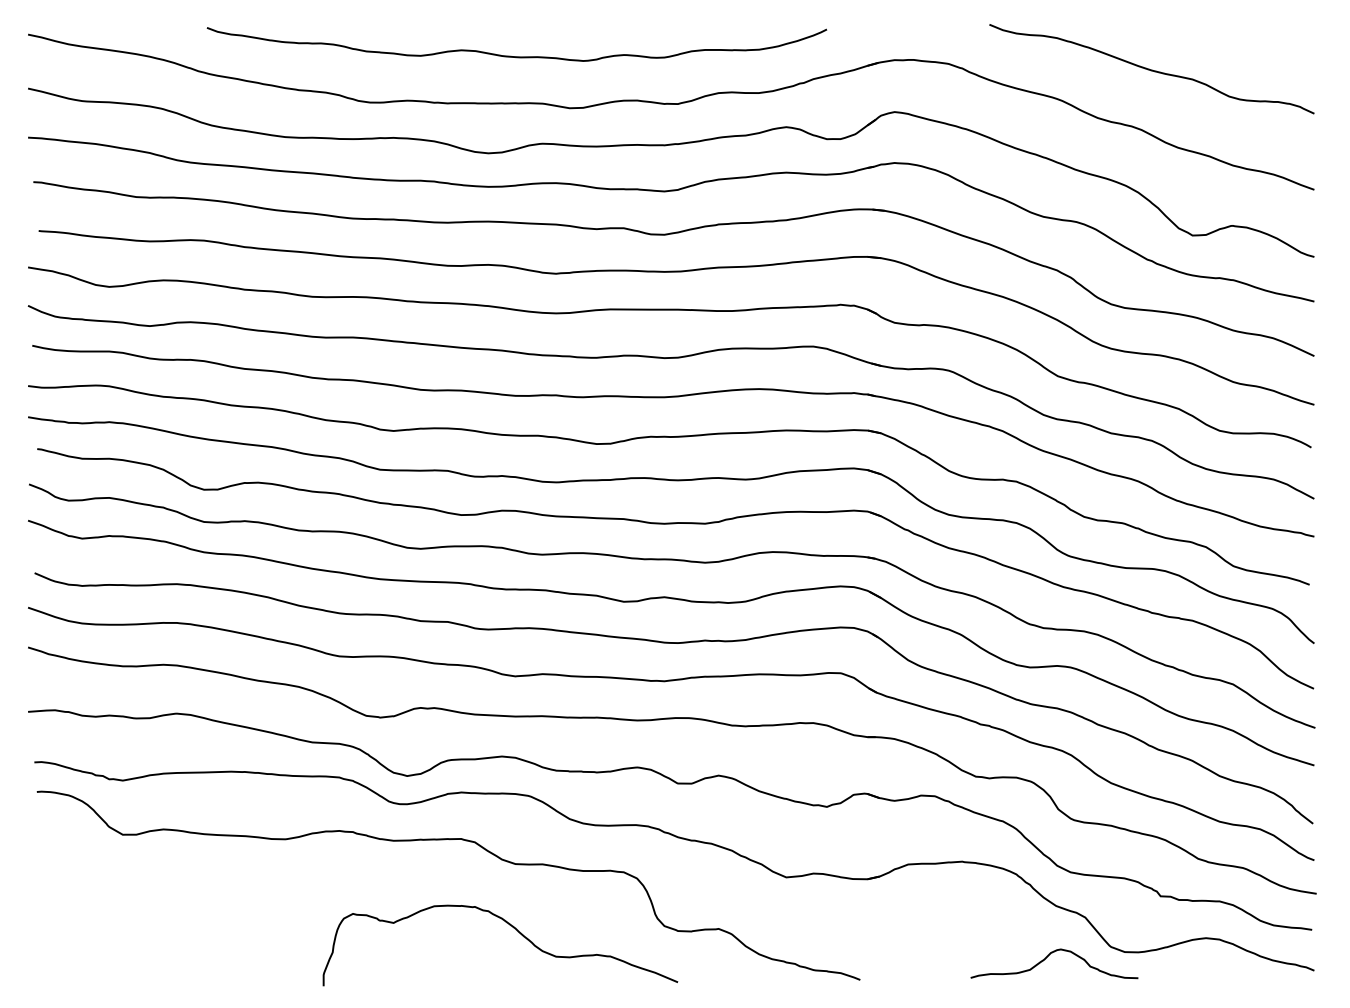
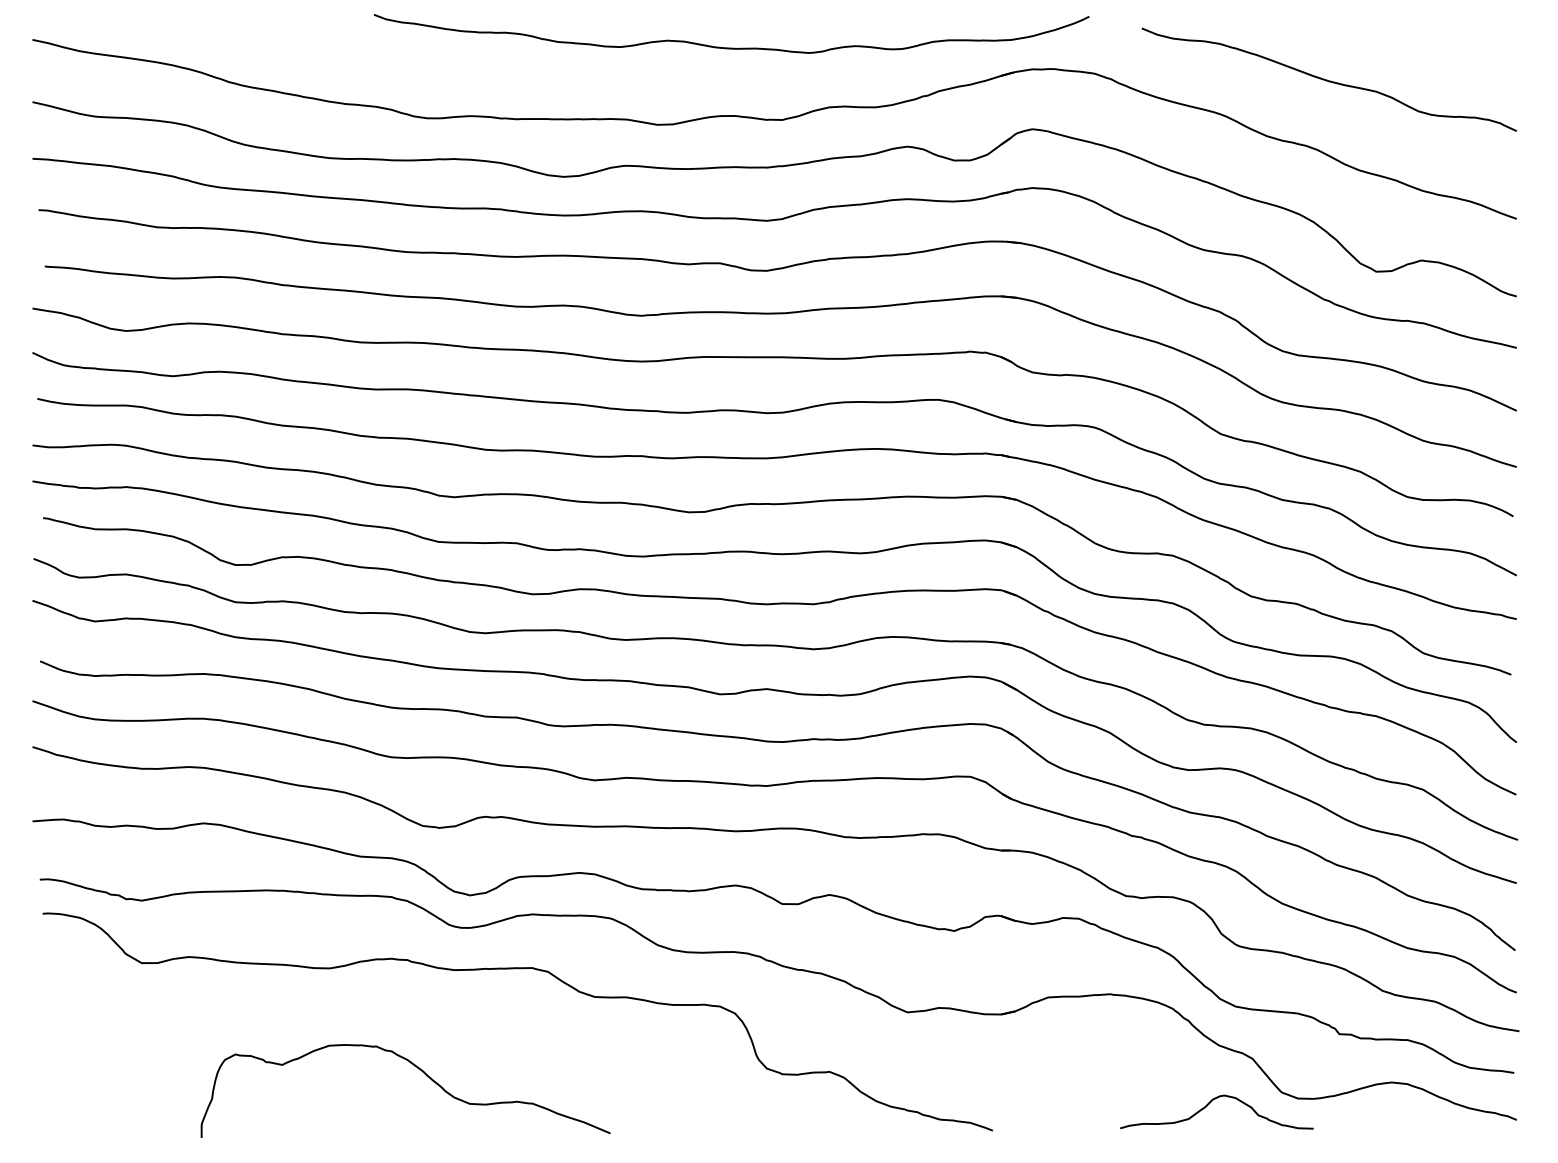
curve: (516, 56) -> (731, 47), moved
curve: (513, 928) -> (420, 1071), moved

